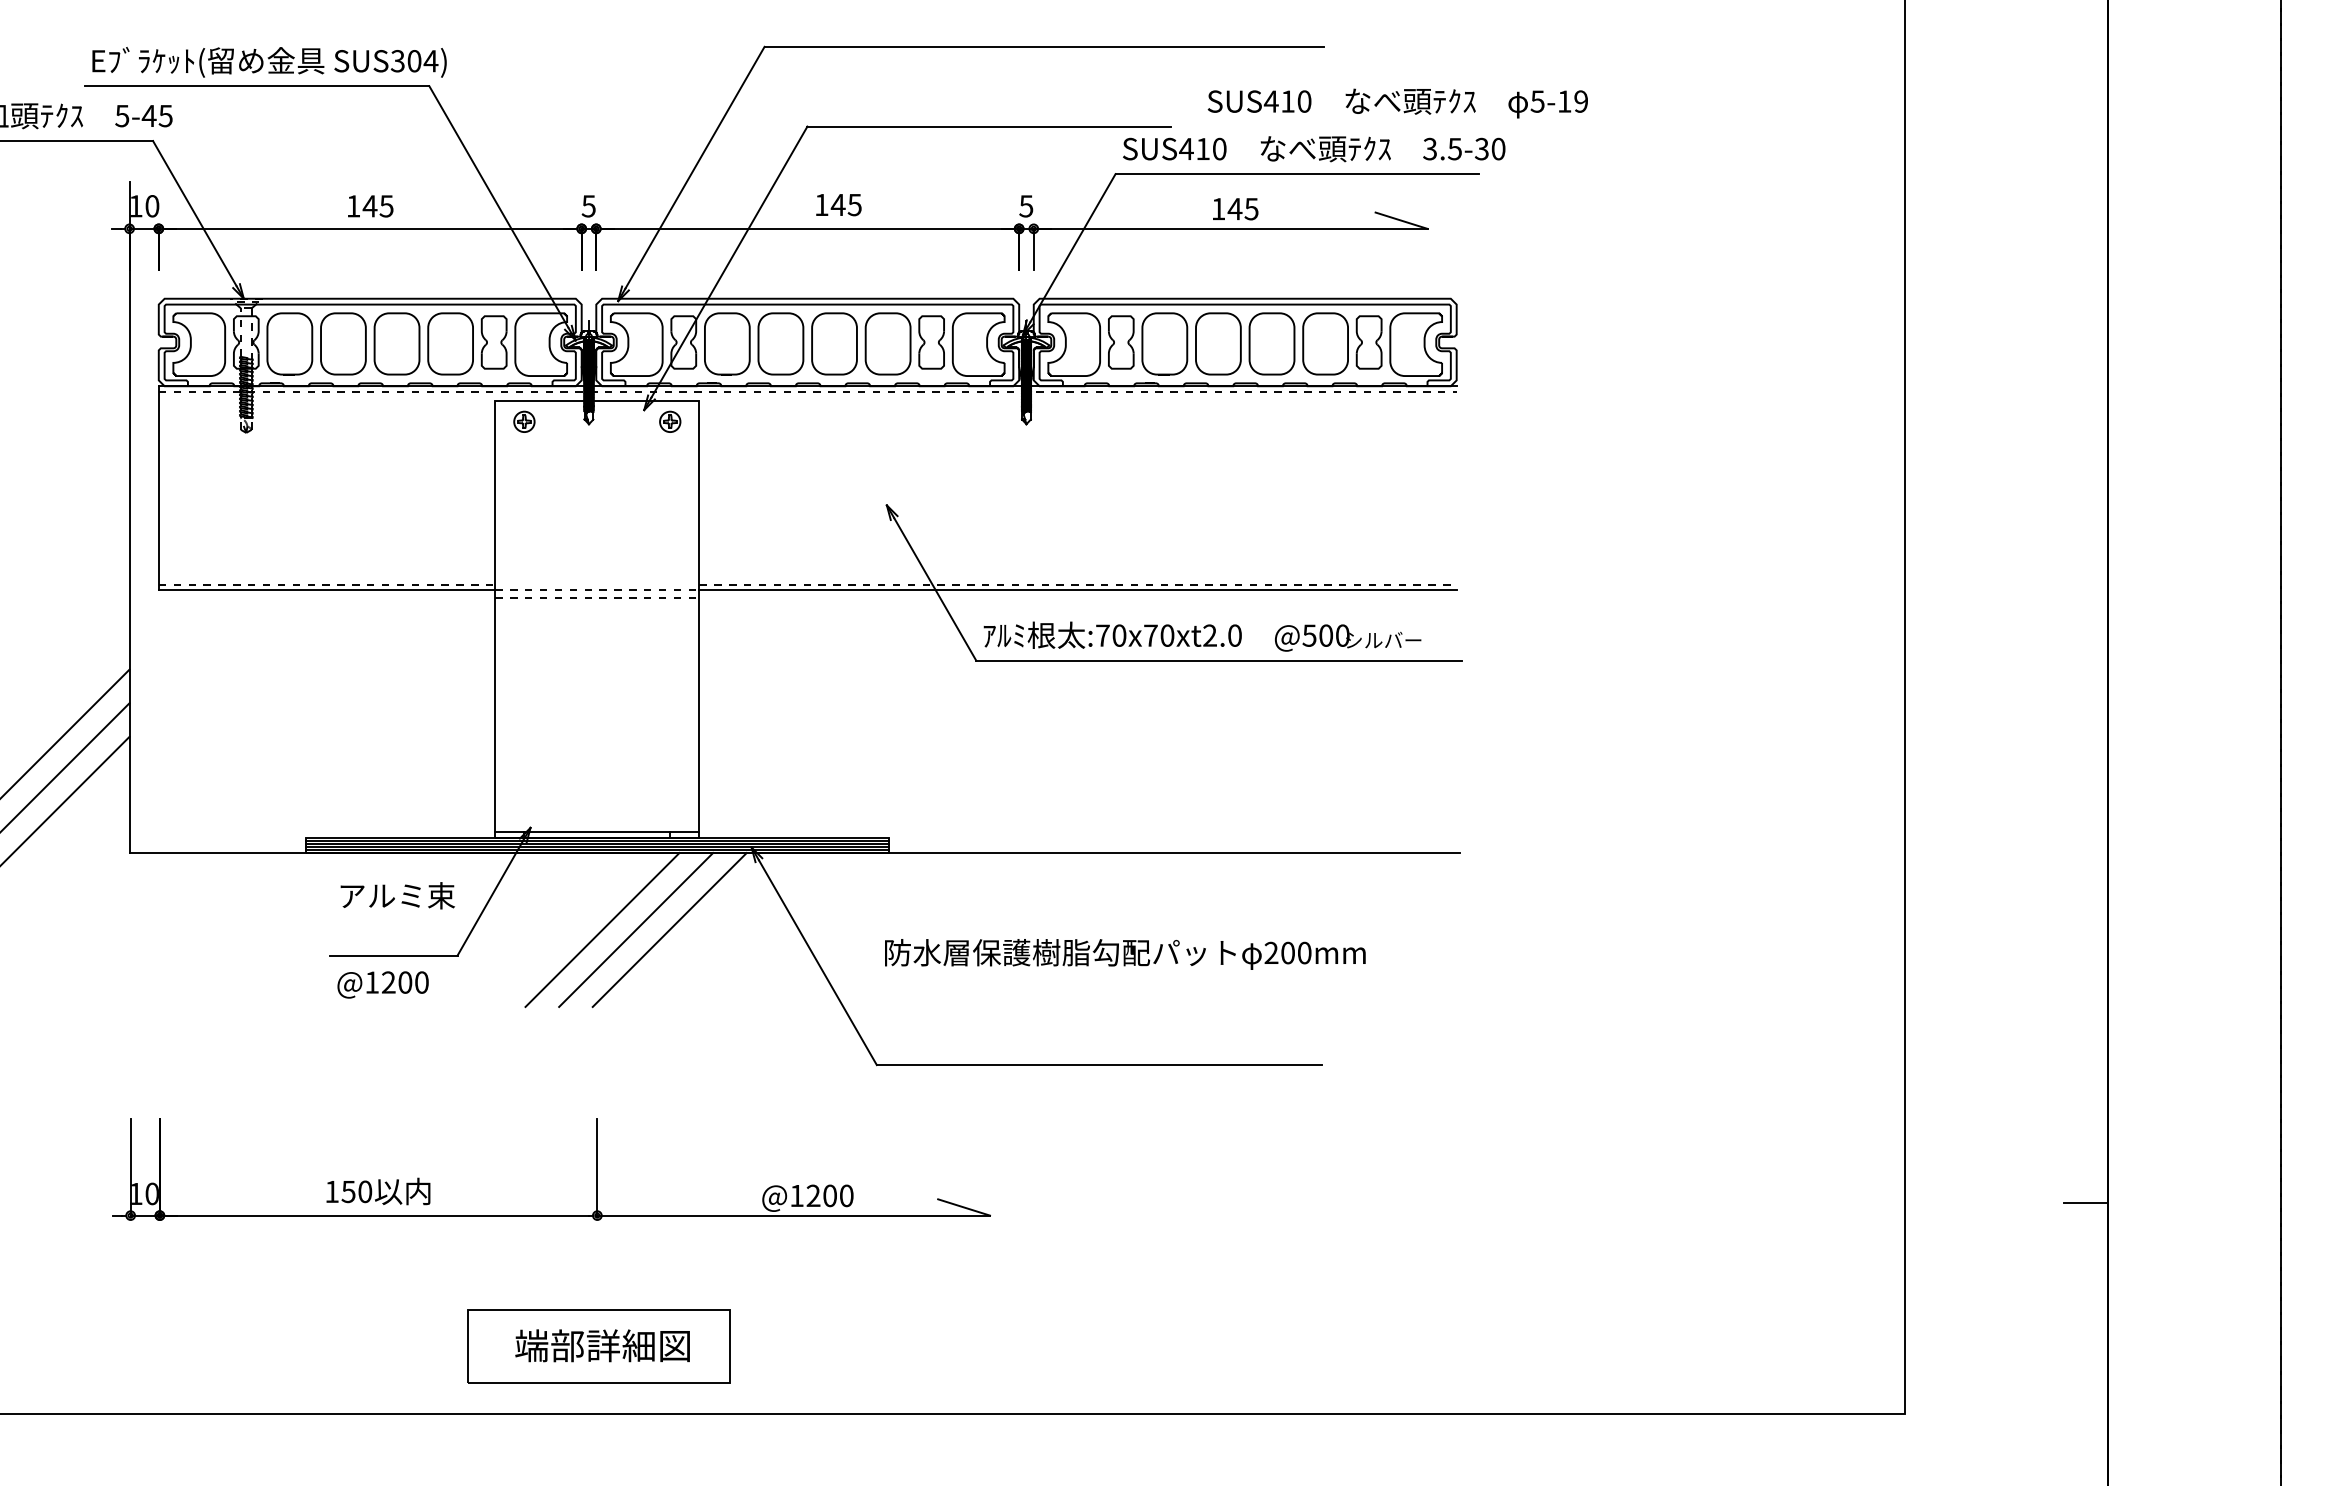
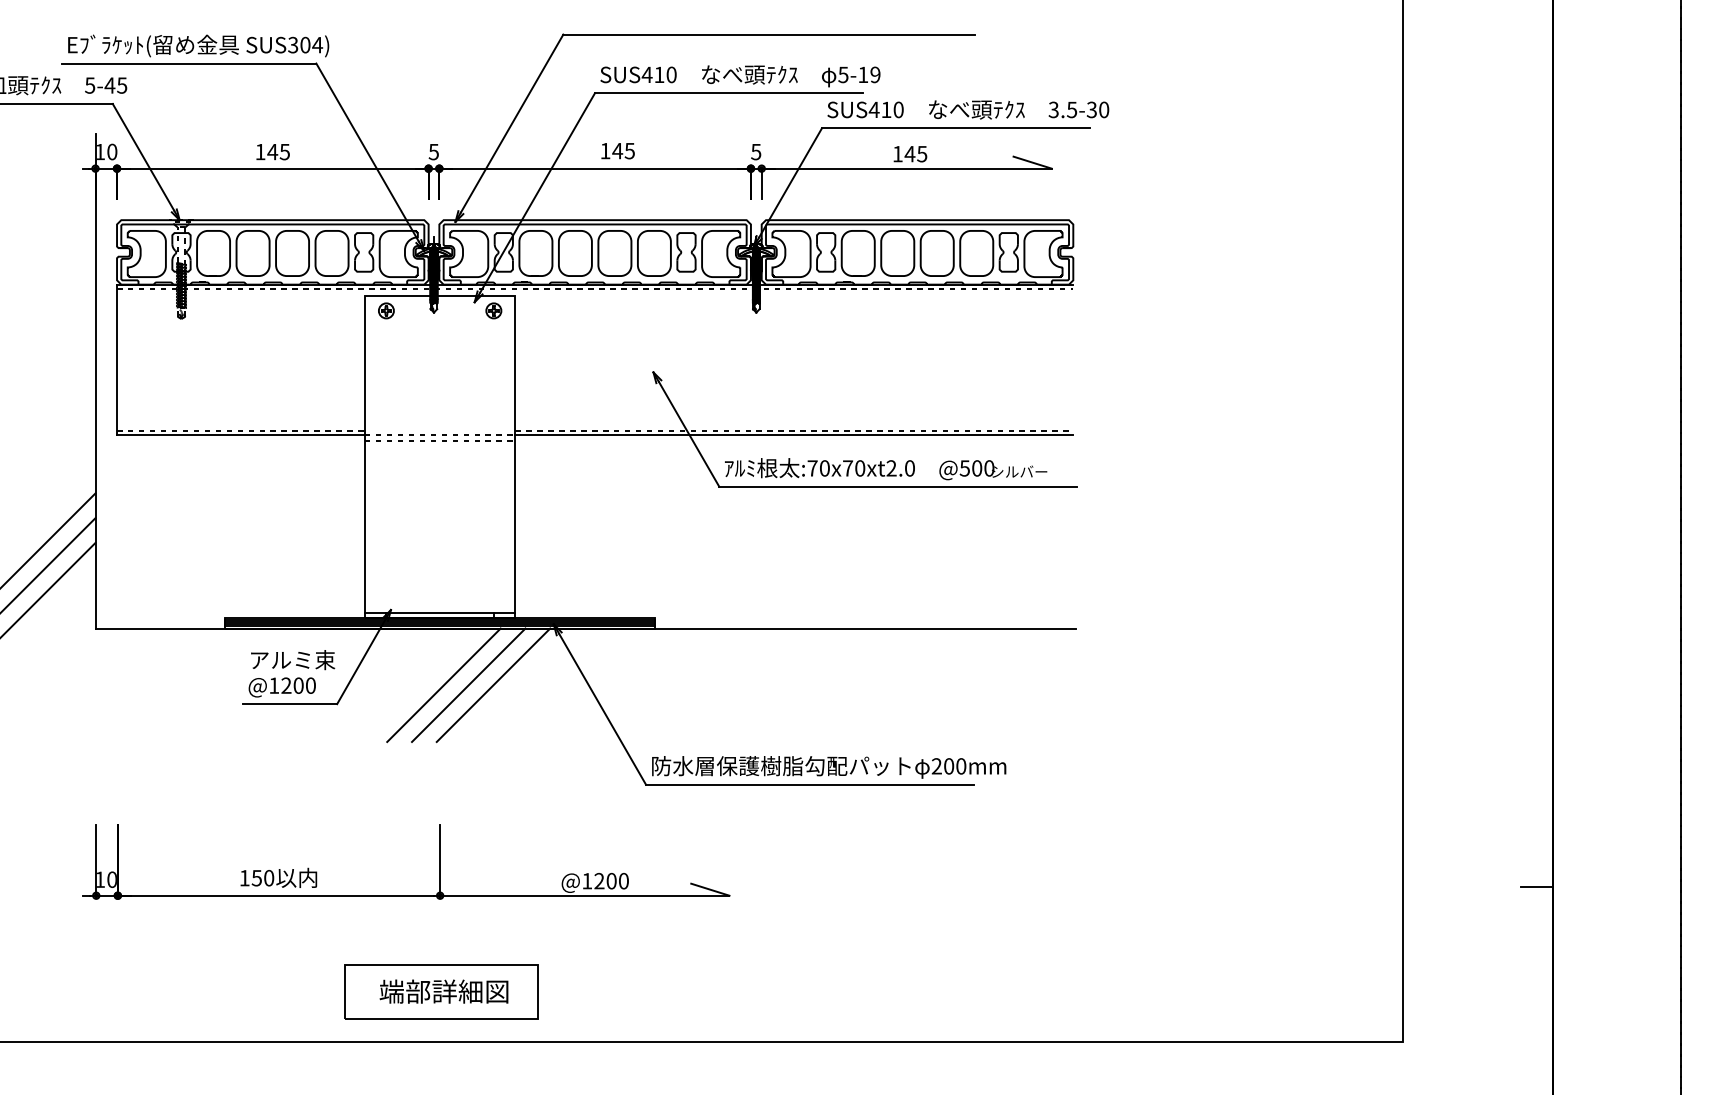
text: (1397, 103) -> (740, 76), moved
text: (1125, 954) -> (829, 767), moved
text: (382, 984) -> (281, 687), moved

